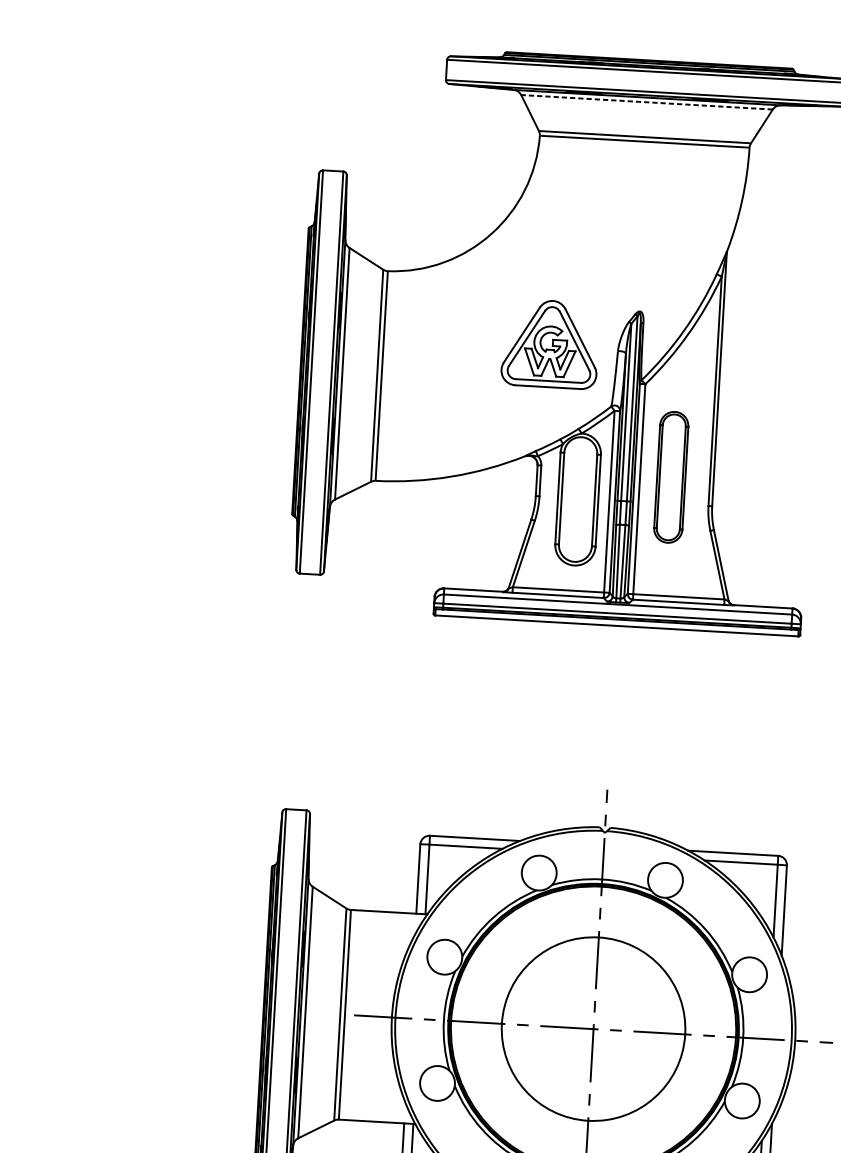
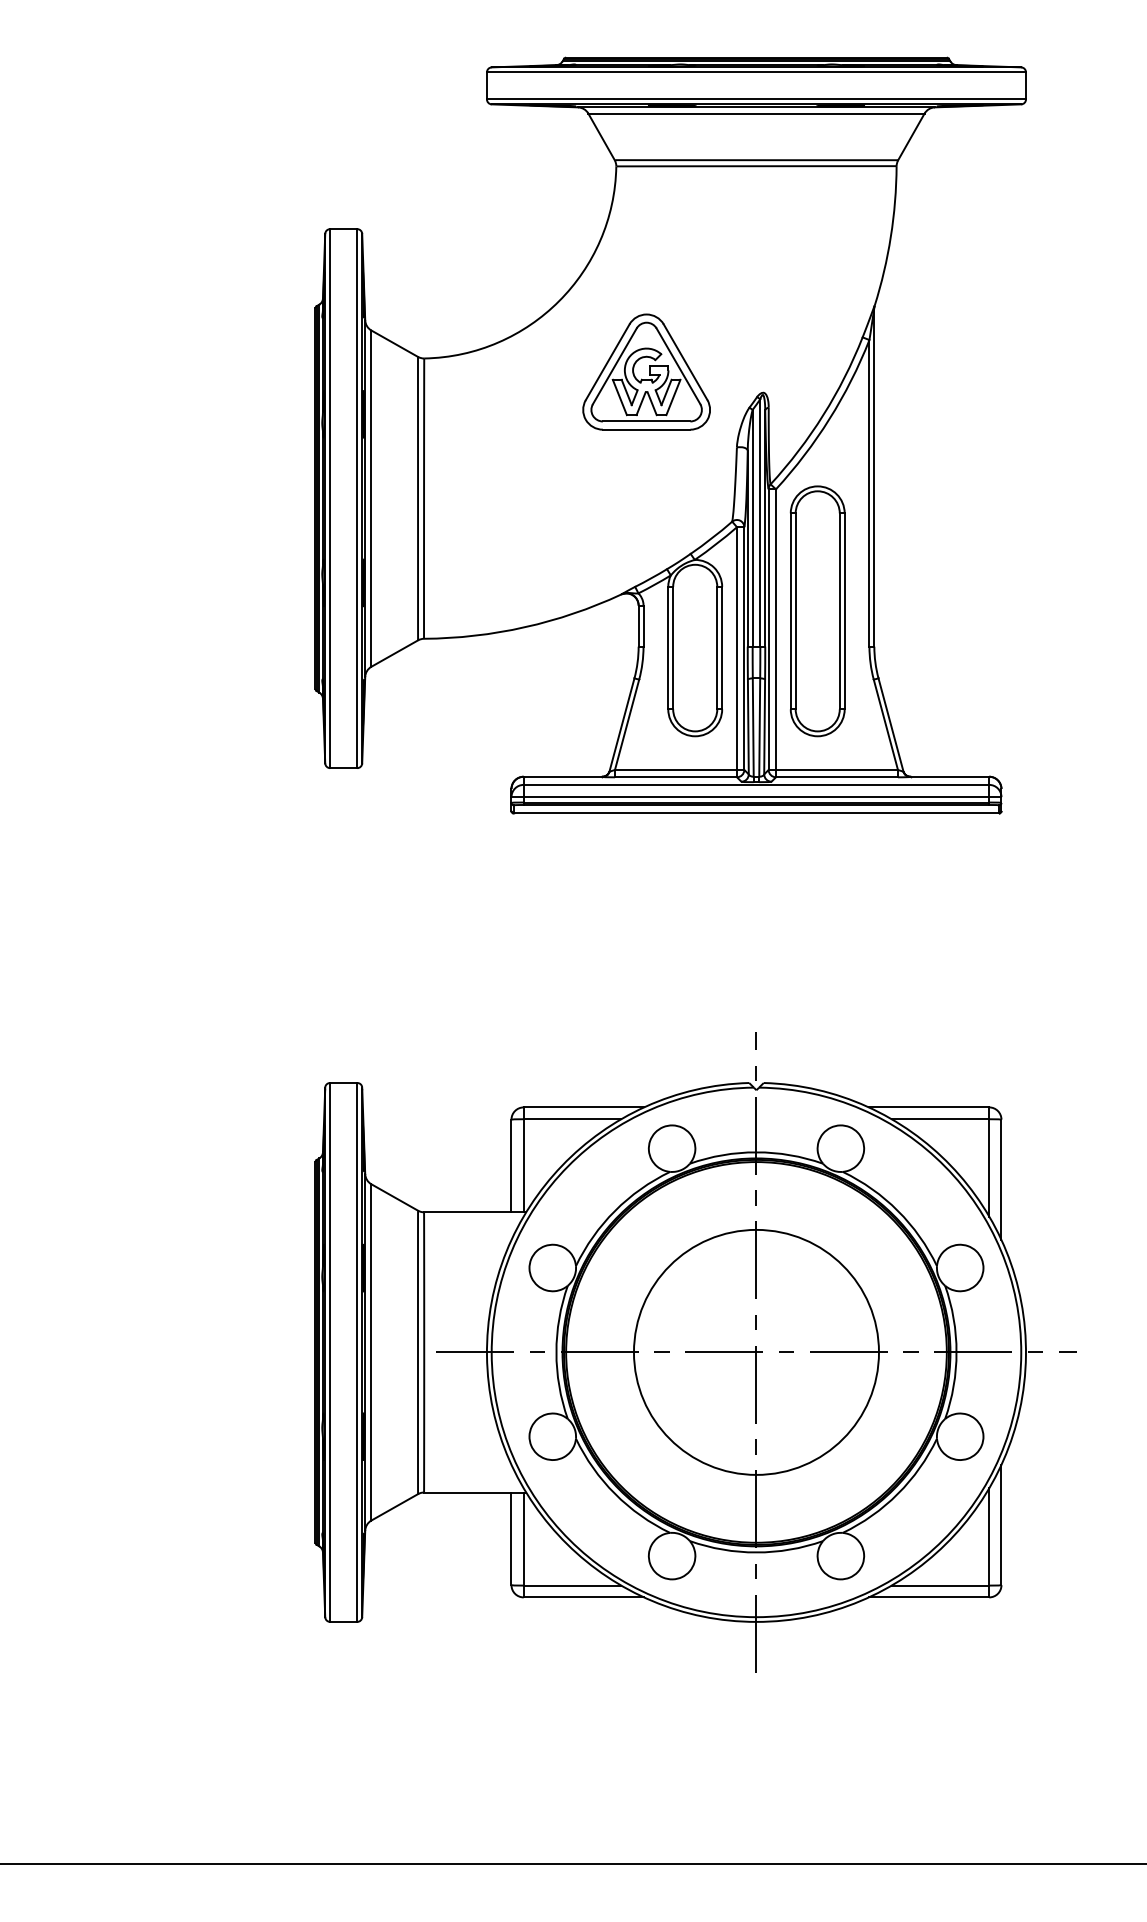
line: (646, 102) -> (755, 113), dashed -> solid
part: (550, 343) -> (646, 371), moved
part: (671, 477) -> (817, 611), size x1.43

